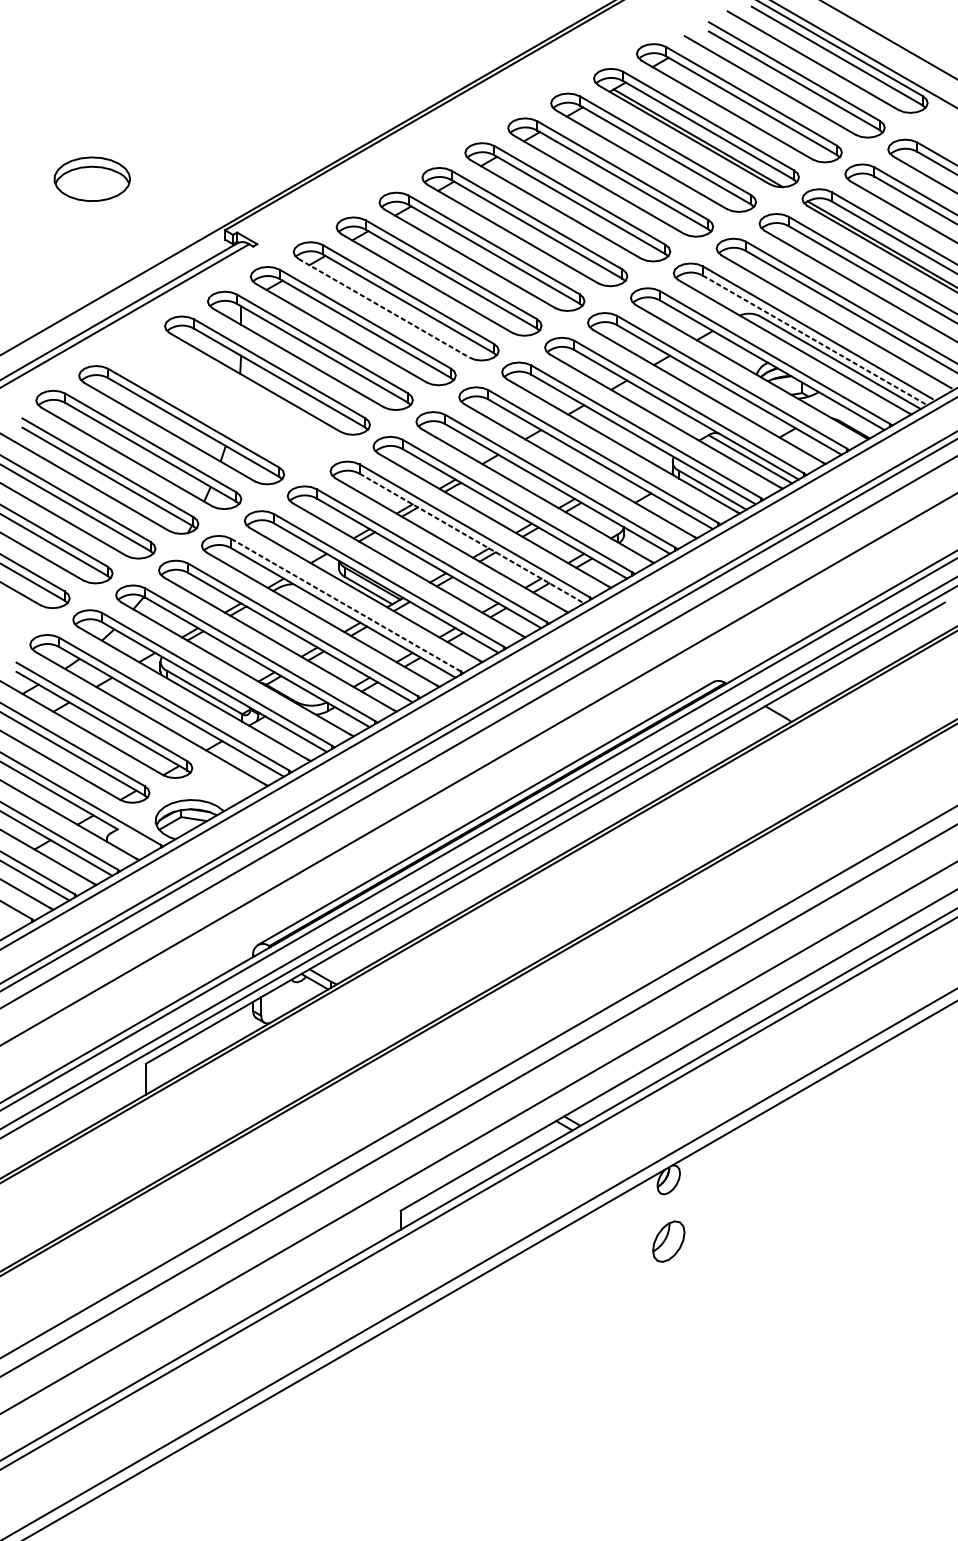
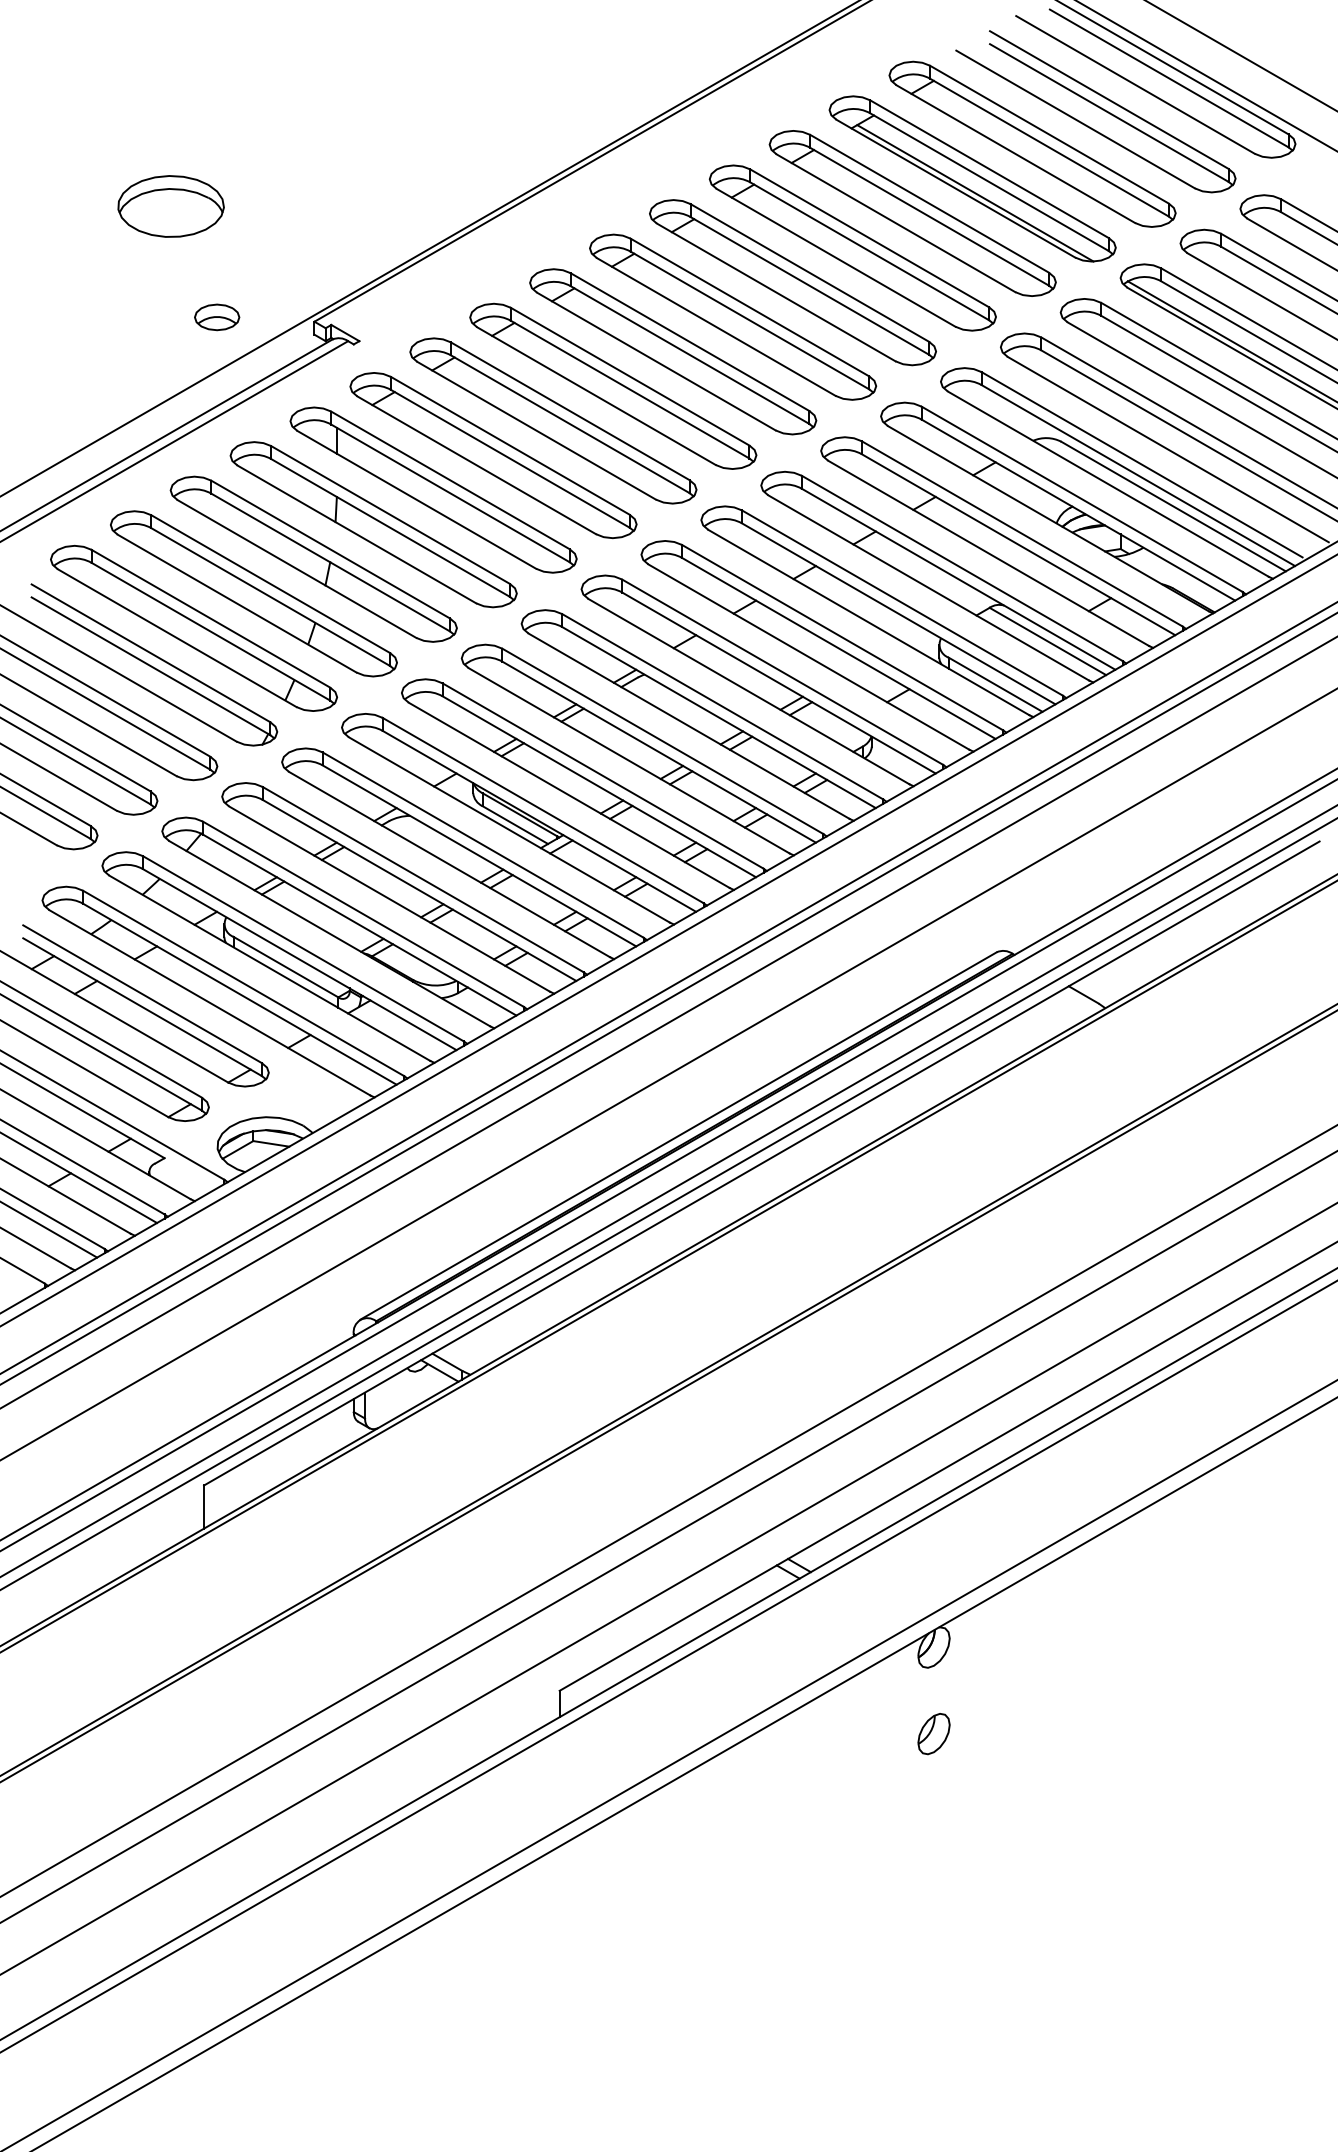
part: (91, 179) -> (170, 206), moved
part: (155, 227) -> (217, 317), added
line: (384, 308) -> (536, 430), dashed -> solid
line: (815, 340) -> (1138, 475), dashed -> solid
part: (224, 399) -> (313, 558), added
line: (472, 538) -> (659, 752), dashed -> solid
line: (345, 604) -> (482, 844), dashed -> solid
part: (668, 1242) -> (933, 1734), size x0.71

